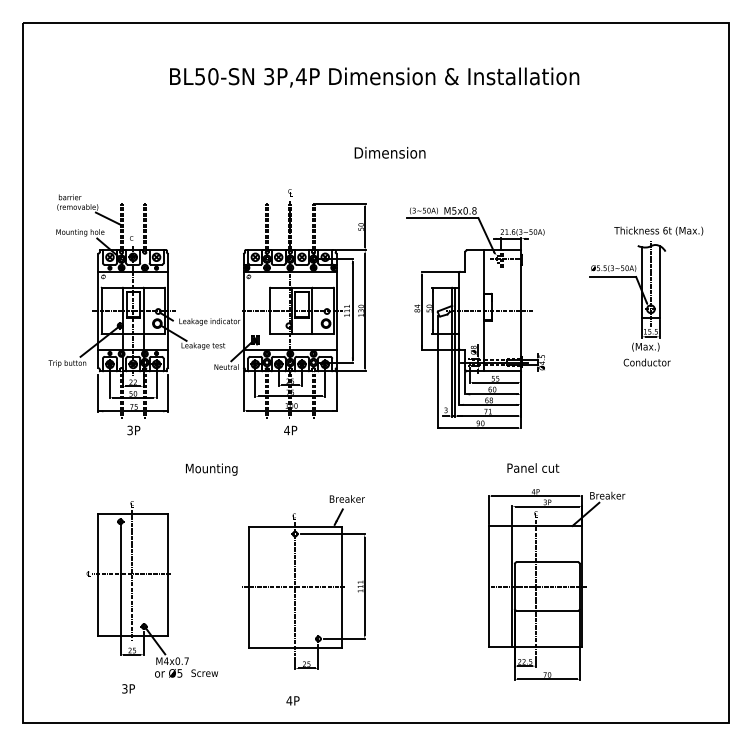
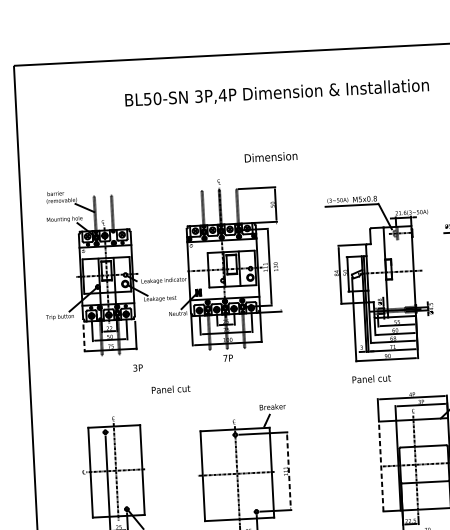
text: (389, 152) -> (270, 156), moved
line: (365, 310) -> (279, 266), removed
part: (475, 317) -> (380, 277), moved
line: (98, 393) -> (84, 338), solid -> dashed
text: (133, 430) -> (137, 368), moved
text: (287, 430) -> (225, 358), 4P -> 7P
text: (533, 467) -> (371, 378), moved
text: (212, 469) -> (171, 390), Mounting -> Panel cut
line: (364, 586) -> (288, 471), solid -> dashed
line: (489, 586) -> (381, 466), solid -> dashed

